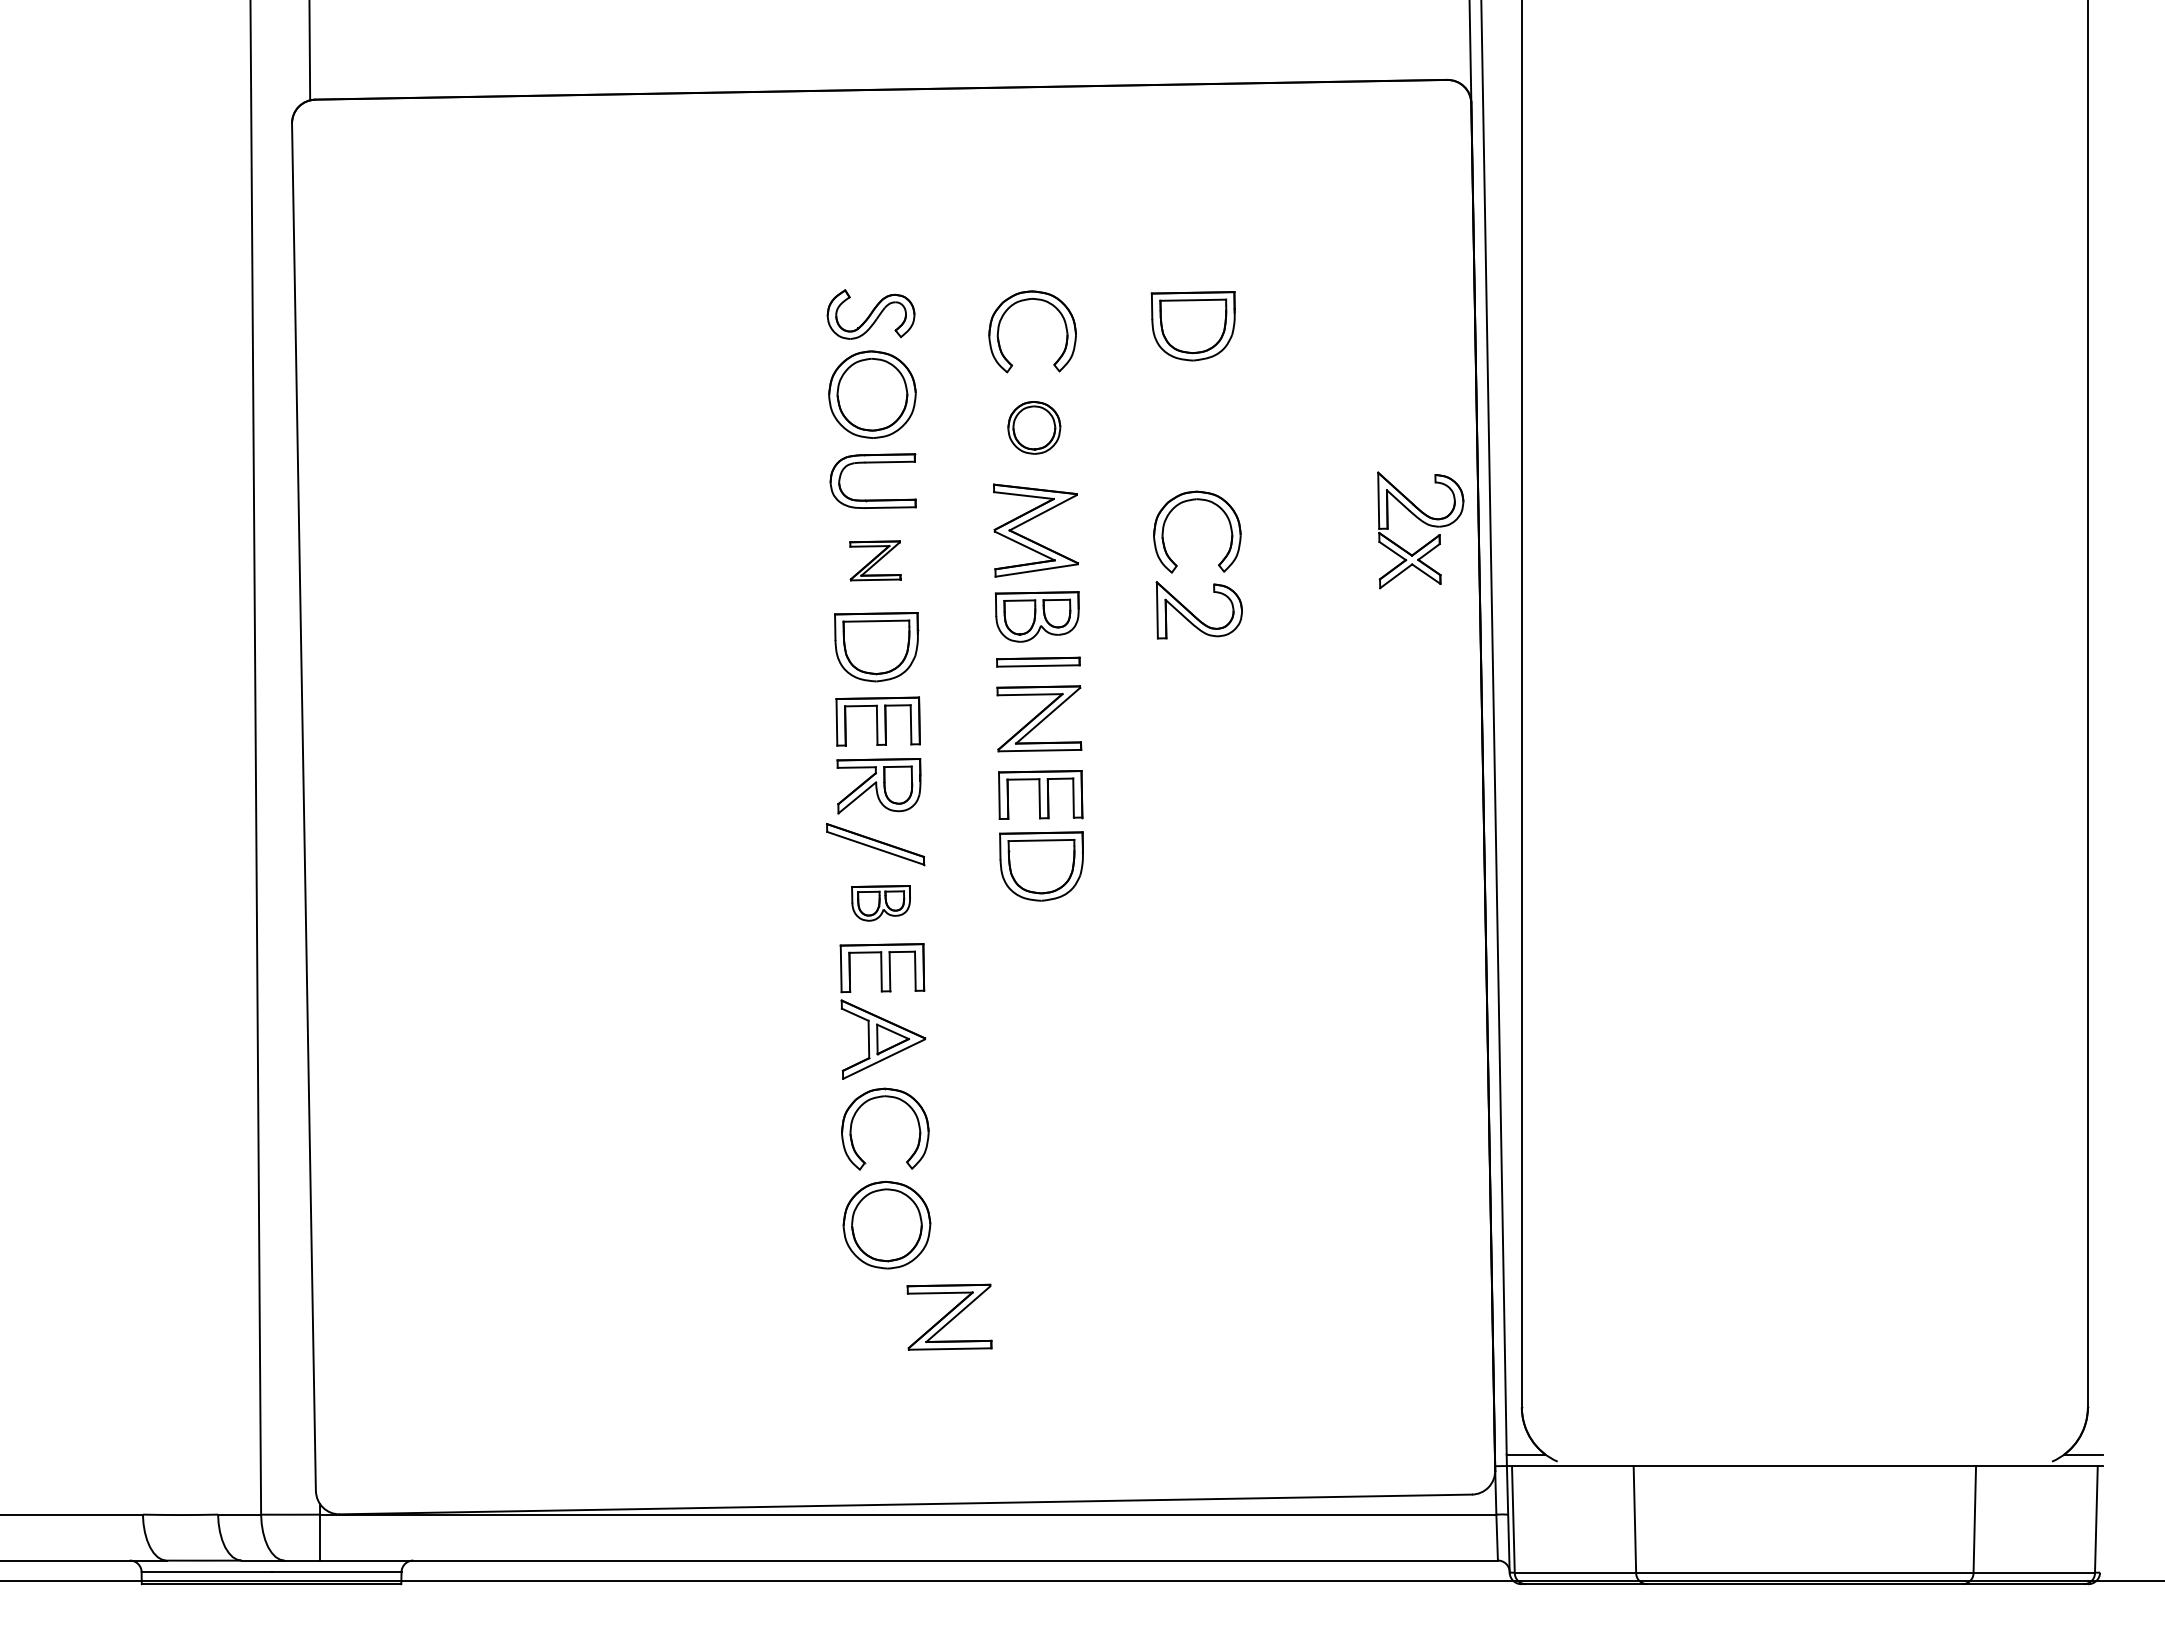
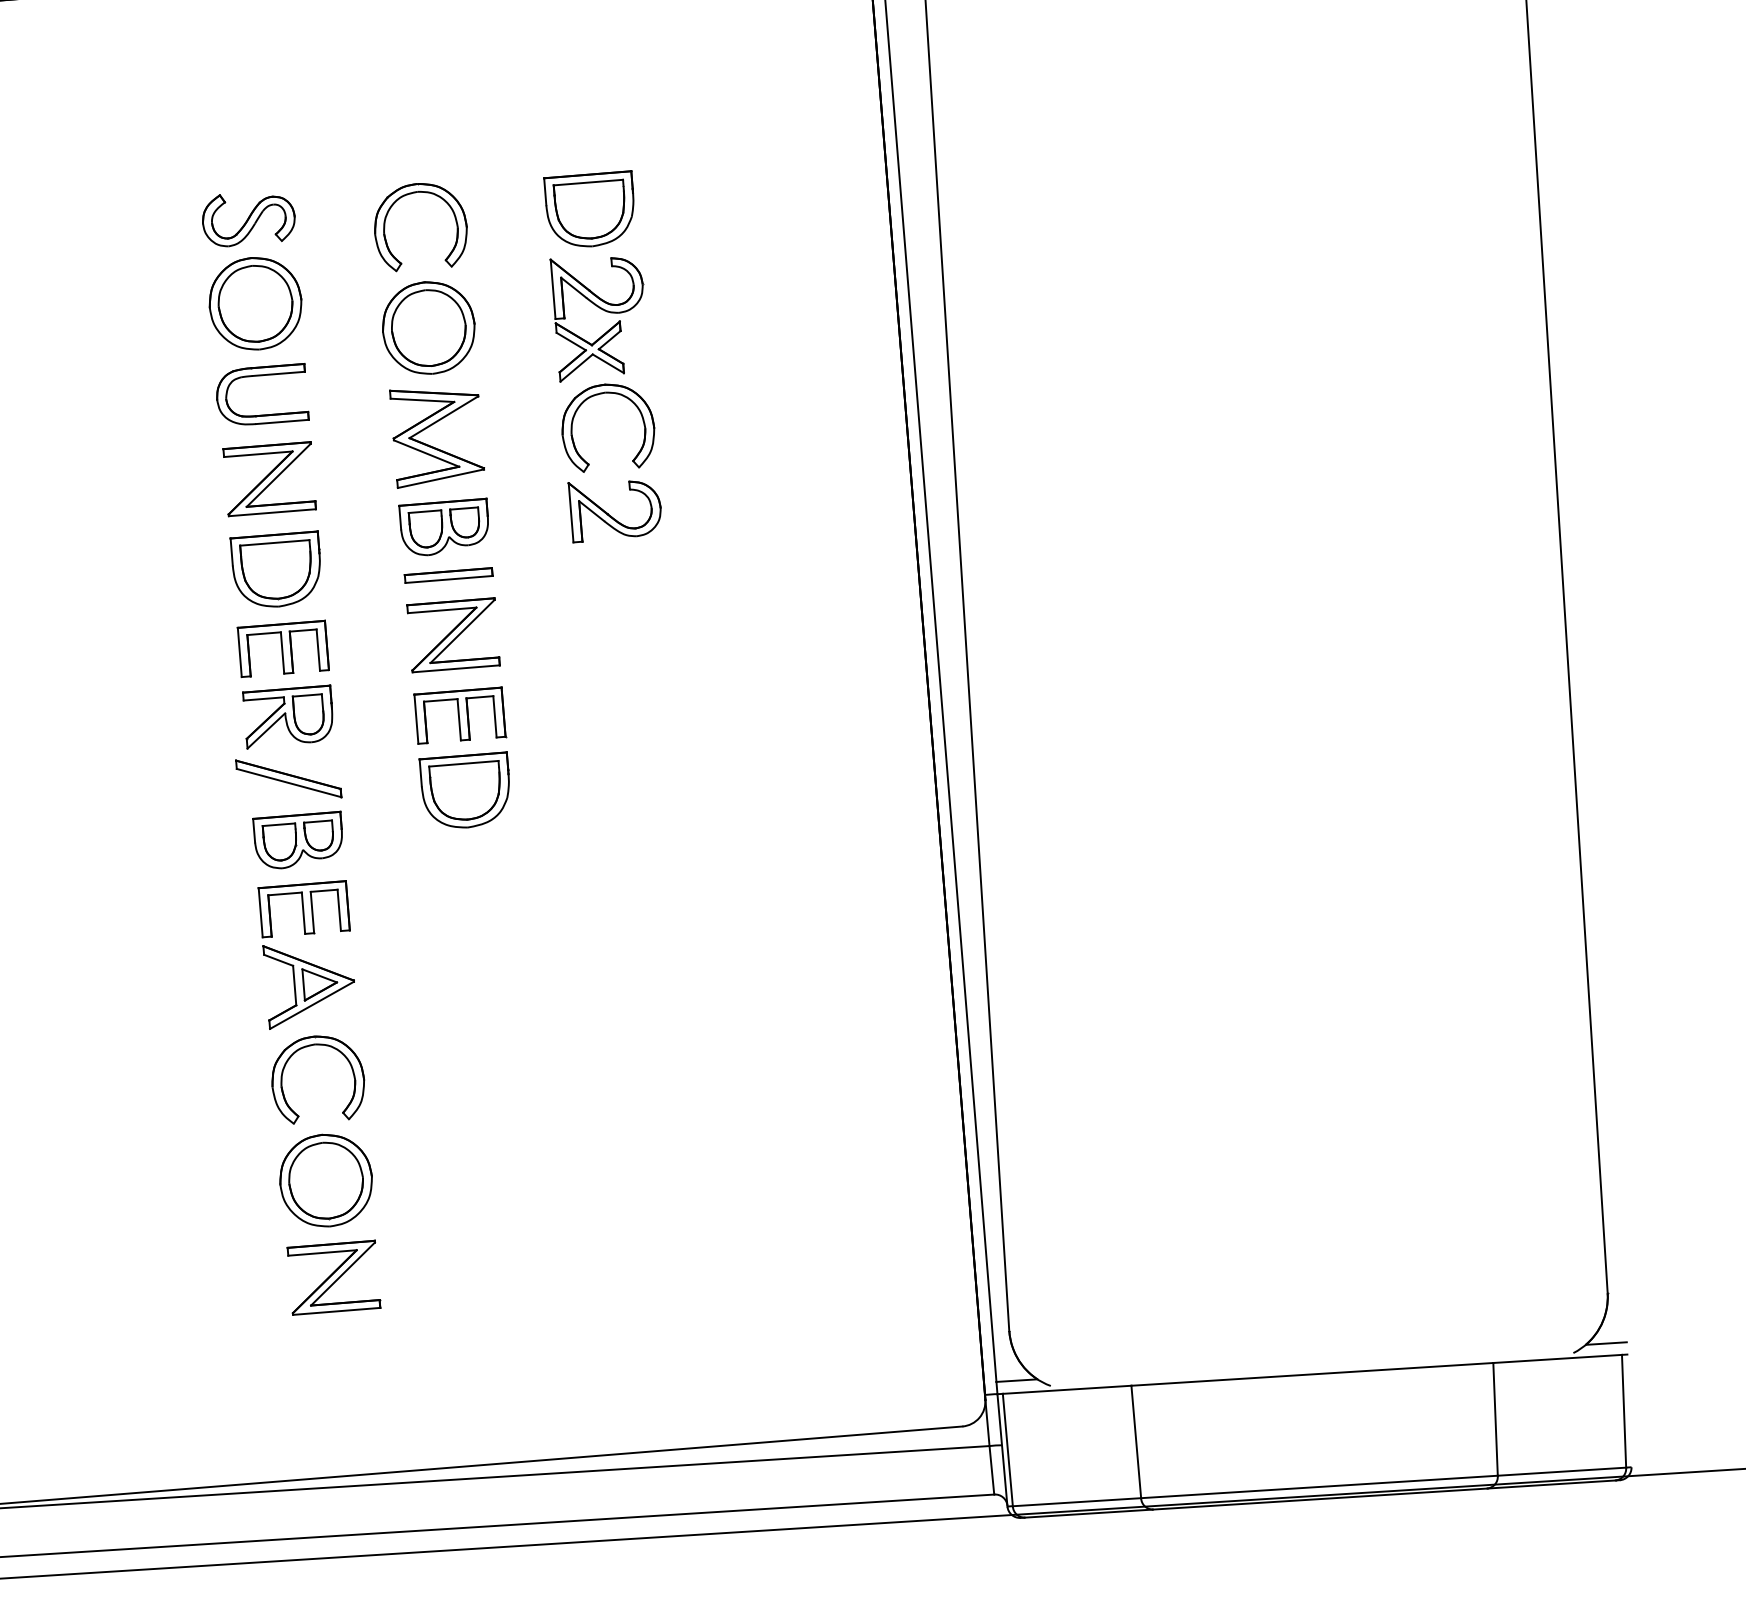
part: (1034, 427) -> (429, 327), size x1.67
part: (1423, 523) -> (601, 310), moved
part: (875, 560) -> (269, 478), size x1.67
part: (880, 903) -> (297, 841), size x1.43
part: (949, 1316) -> (333, 1277), moved

